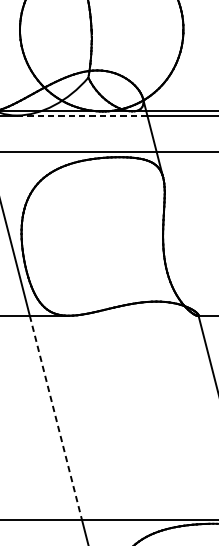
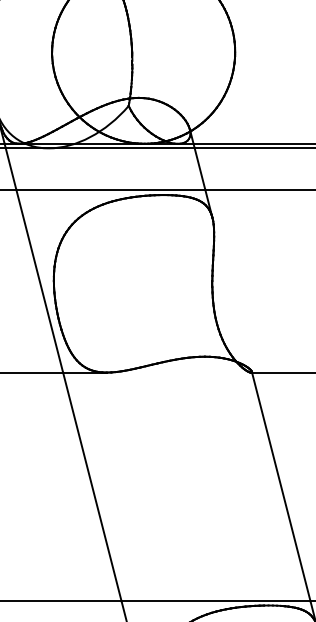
line: (81, 115) -> (121, 148), dashed -> solid
line: (56, 418) -> (92, 487), dashed -> solid

